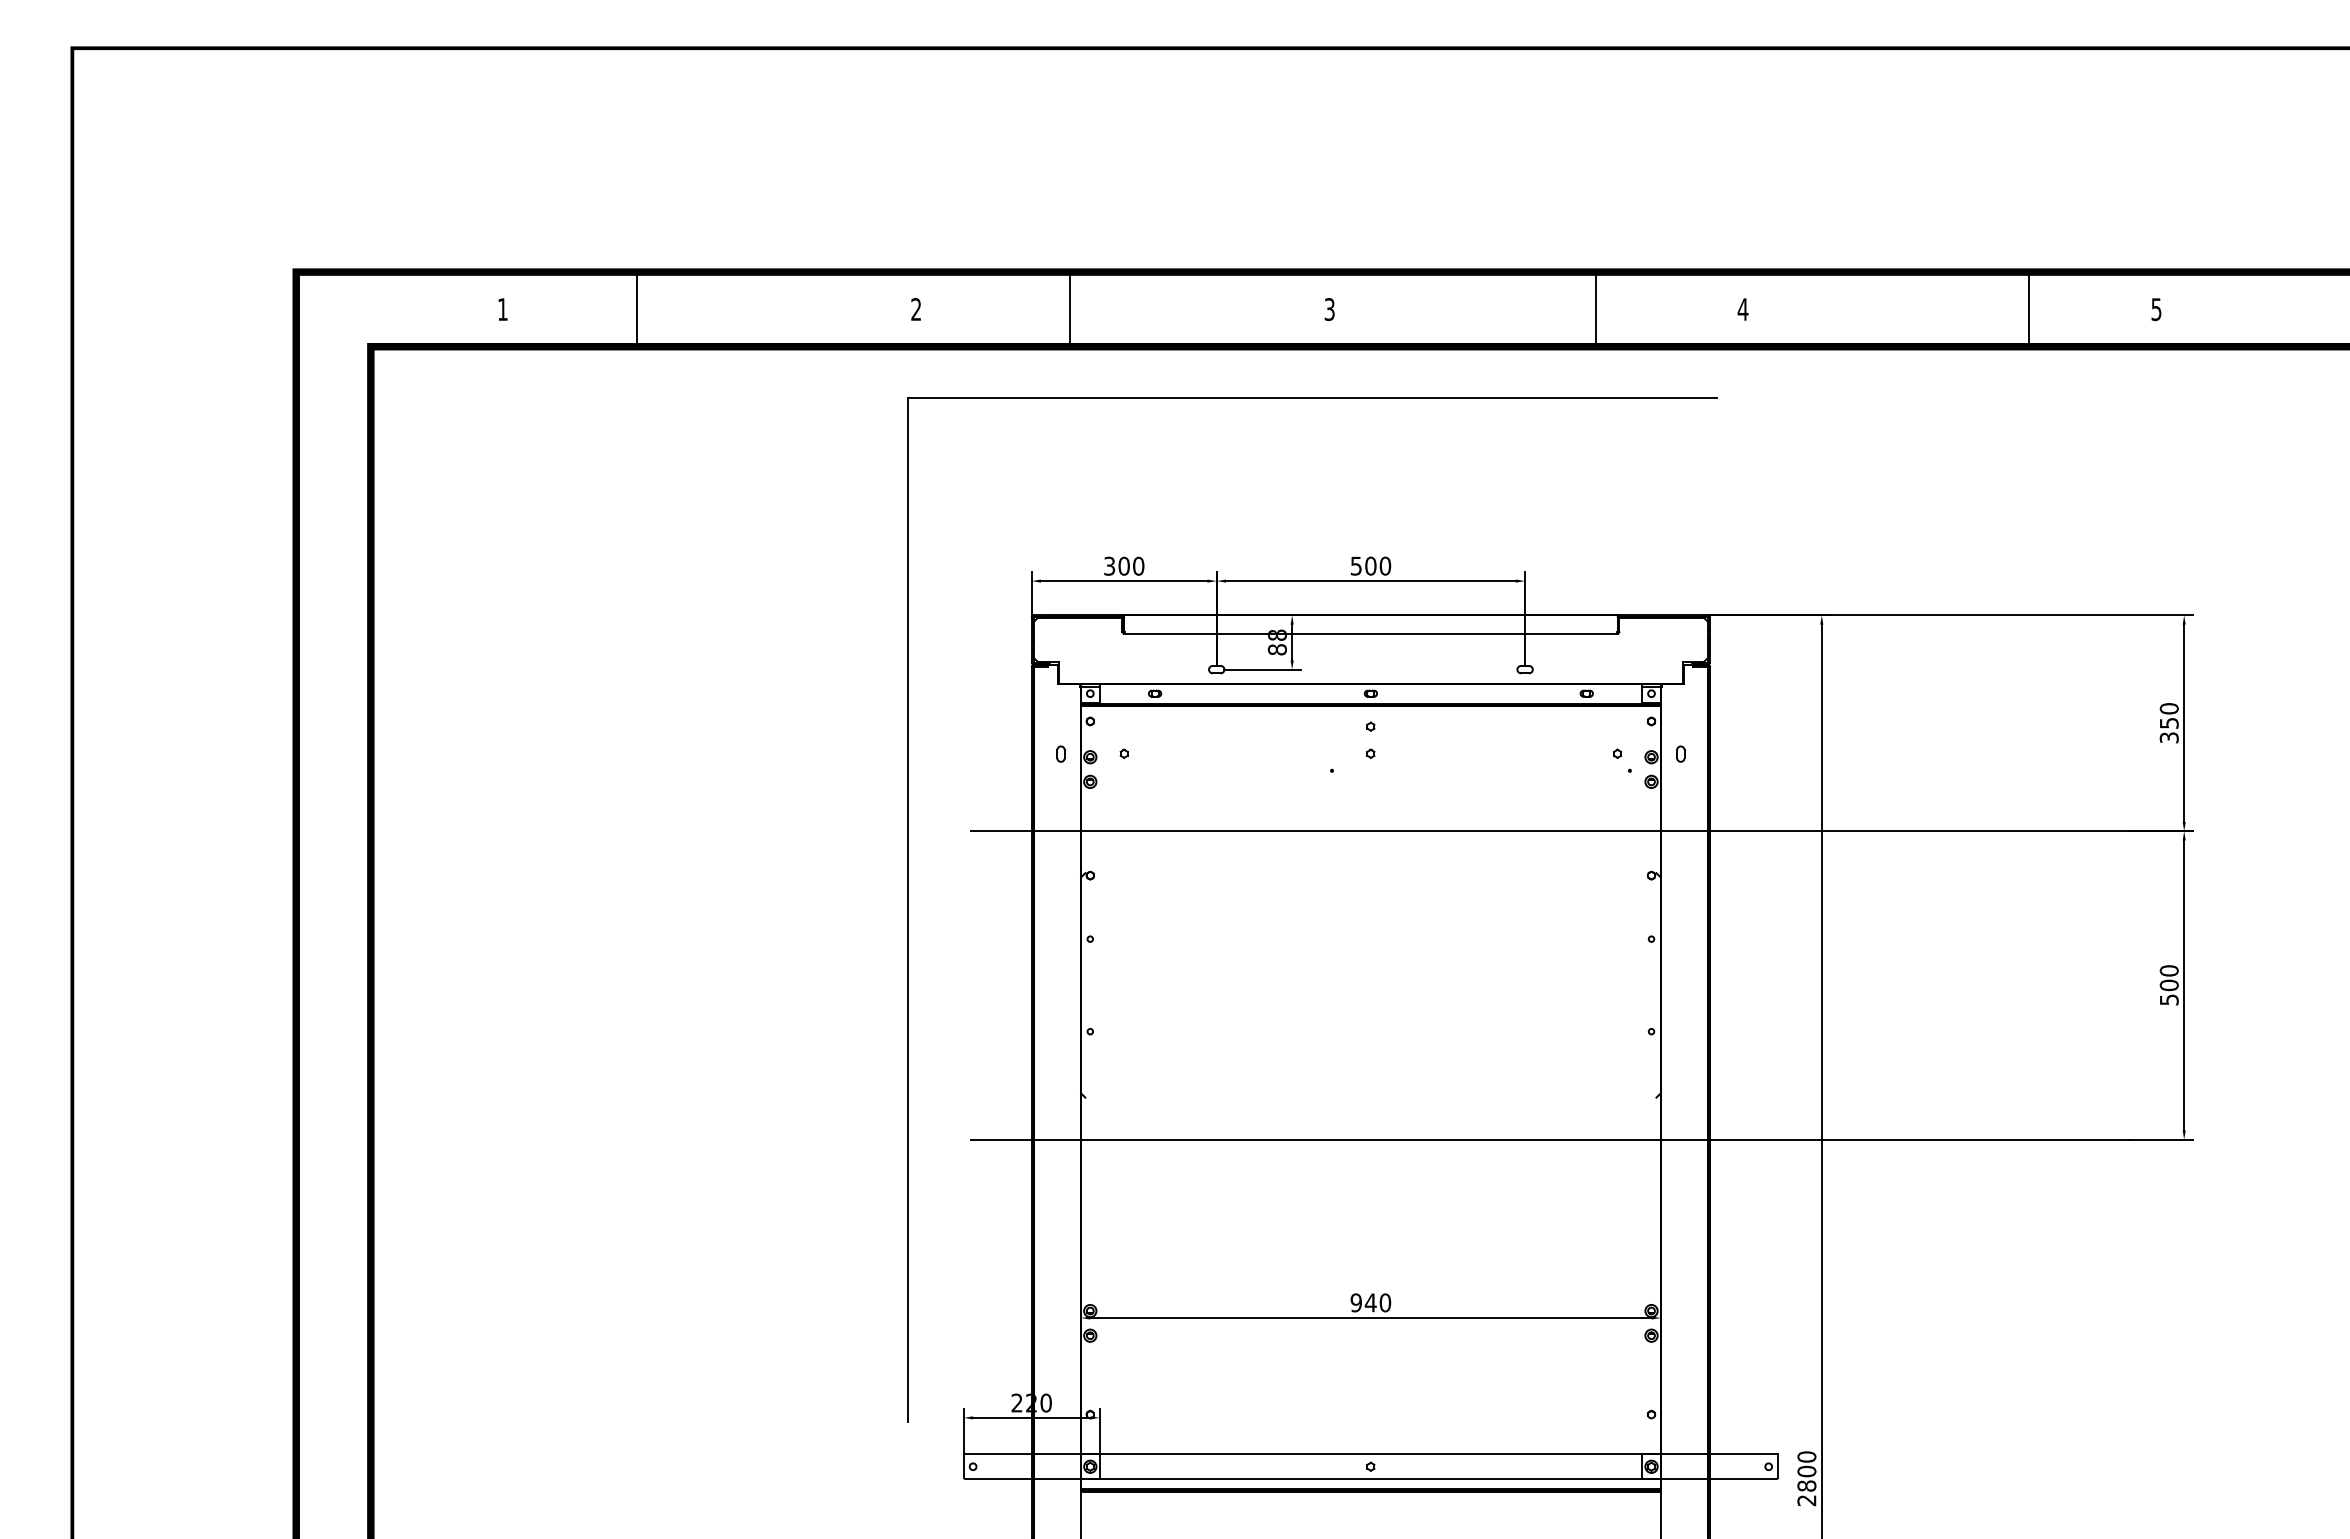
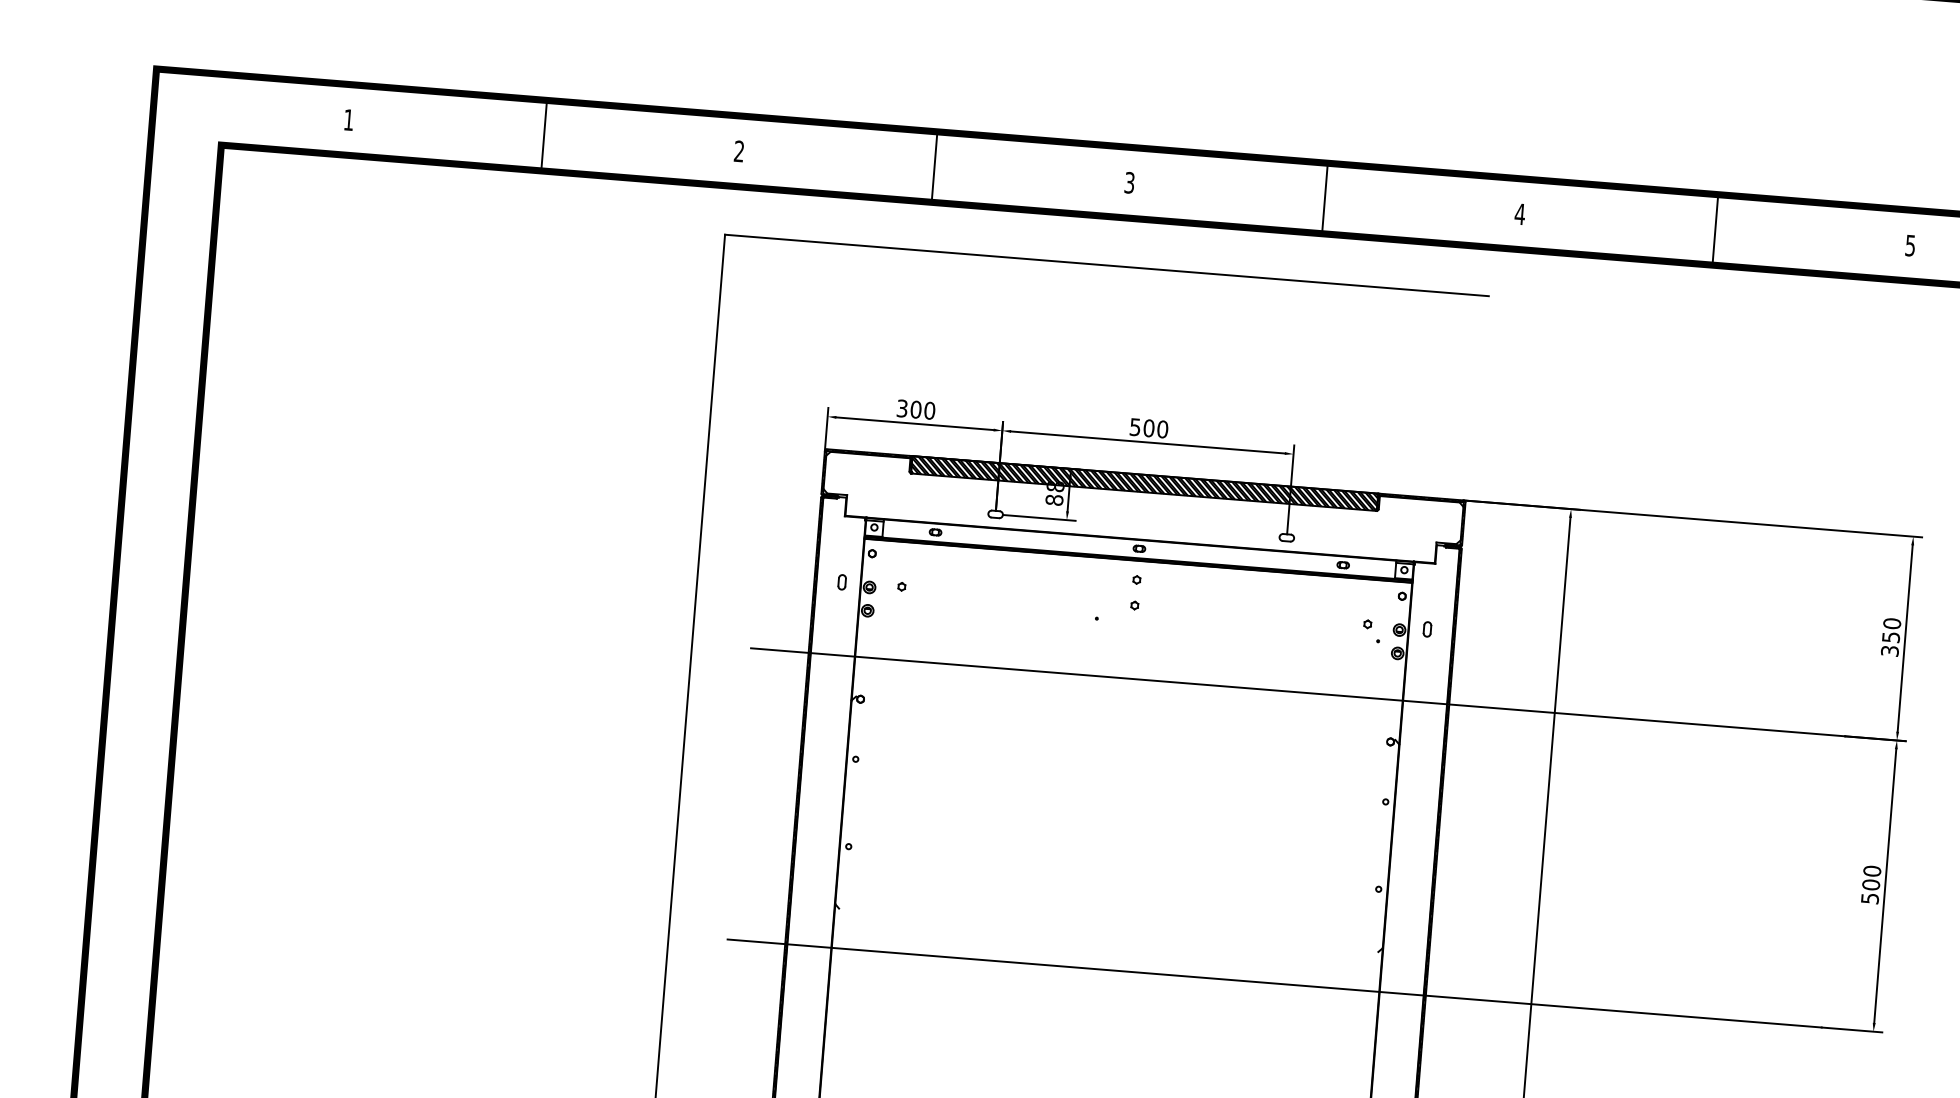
line: (636, 309) -> (543, 135), moved
line: (1070, 309) -> (934, 167), moved
line: (1596, 309) -> (1324, 198), moved
line: (2028, 309) -> (1714, 229), moved
hatch: (1370, 624) -> (1144, 483), added

